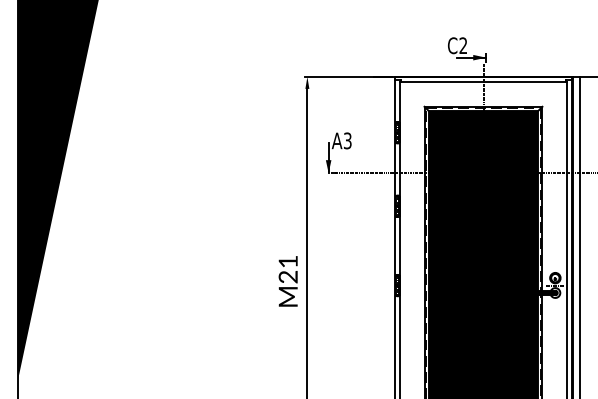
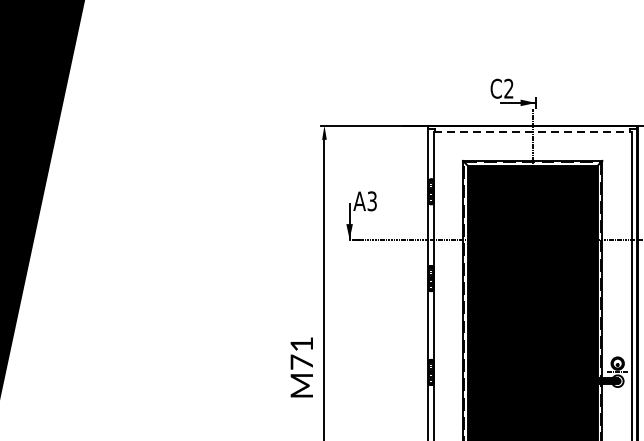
line: (483, 82) -> (532, 132), solid -> dashed
text: (287, 276) -> (300, 361), M21 -> M71

